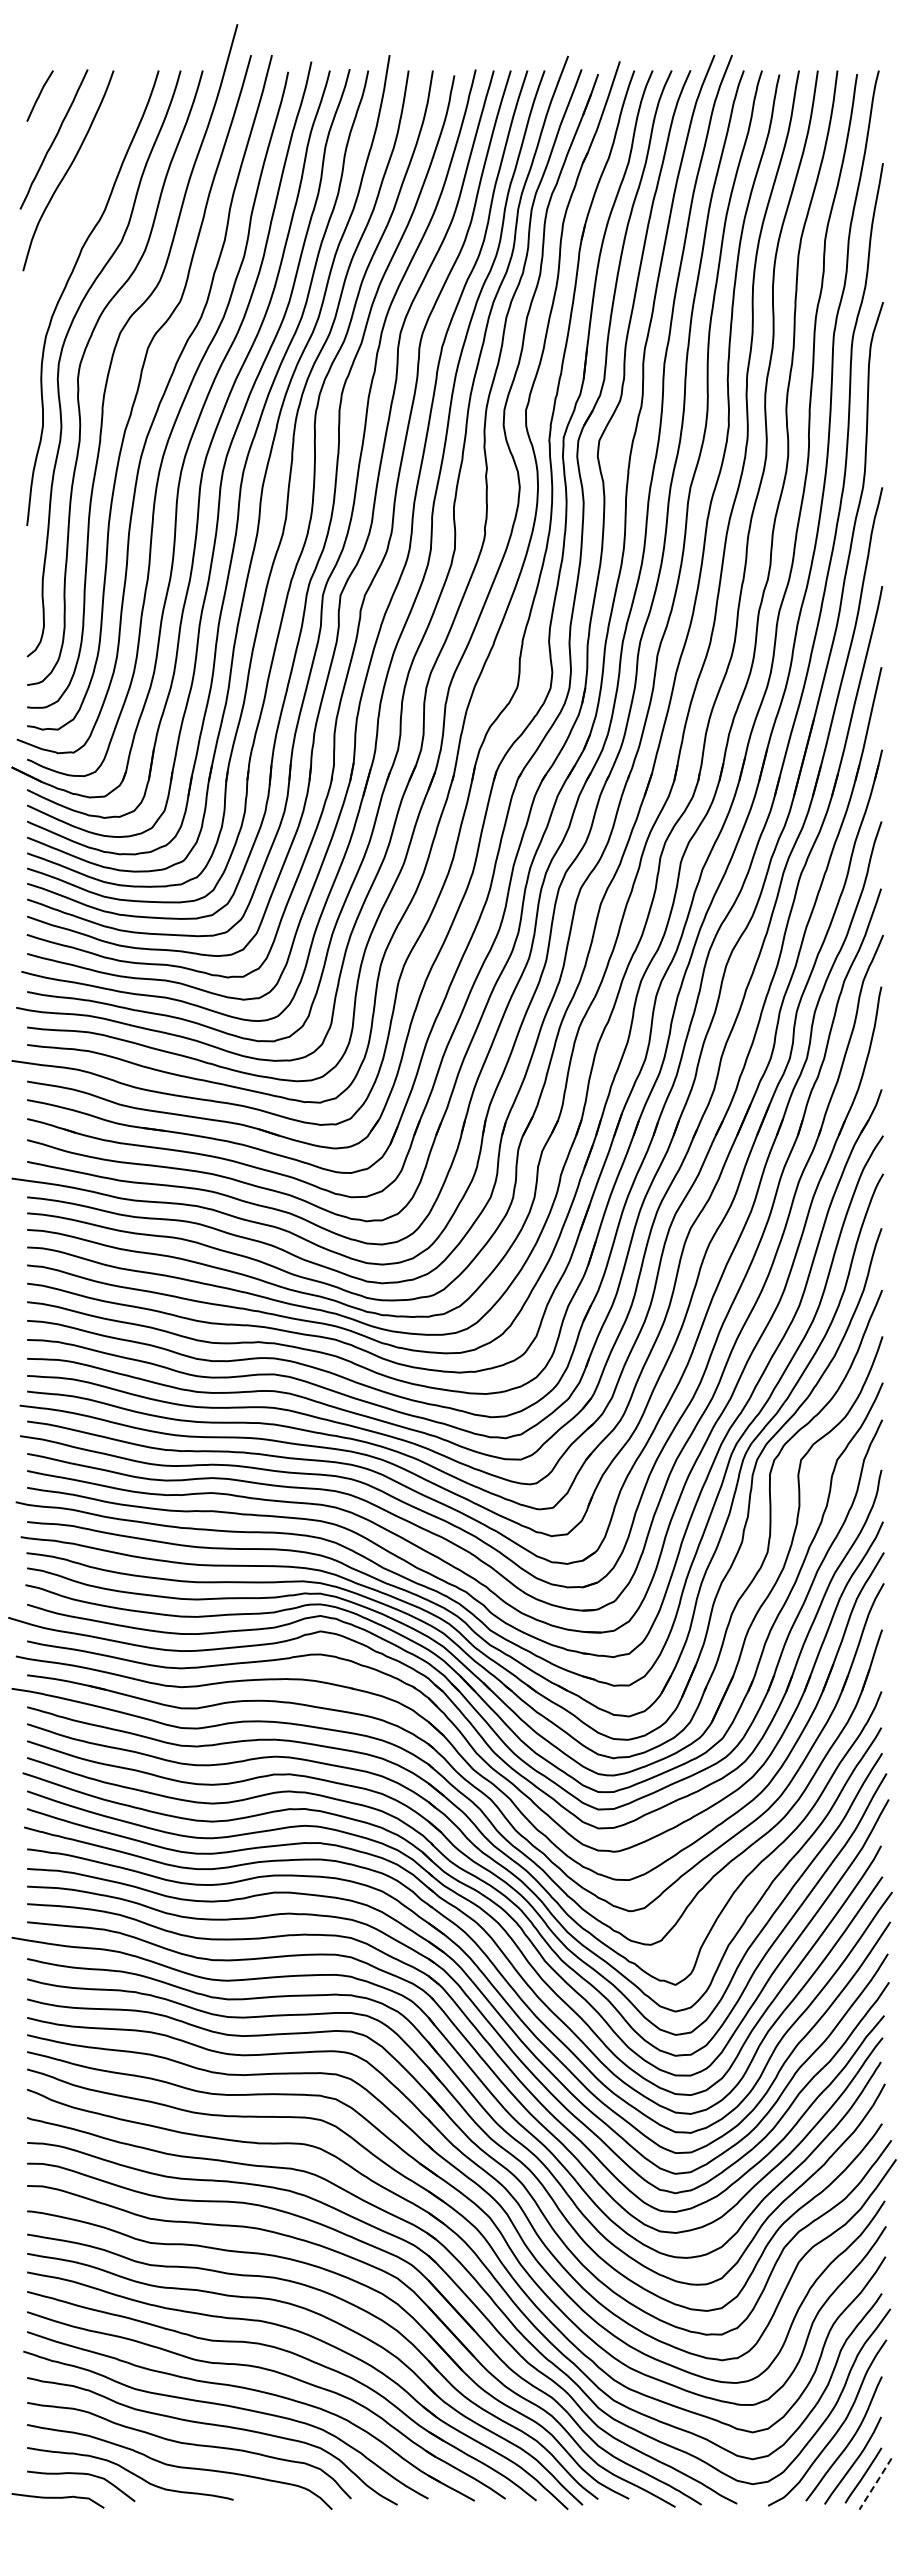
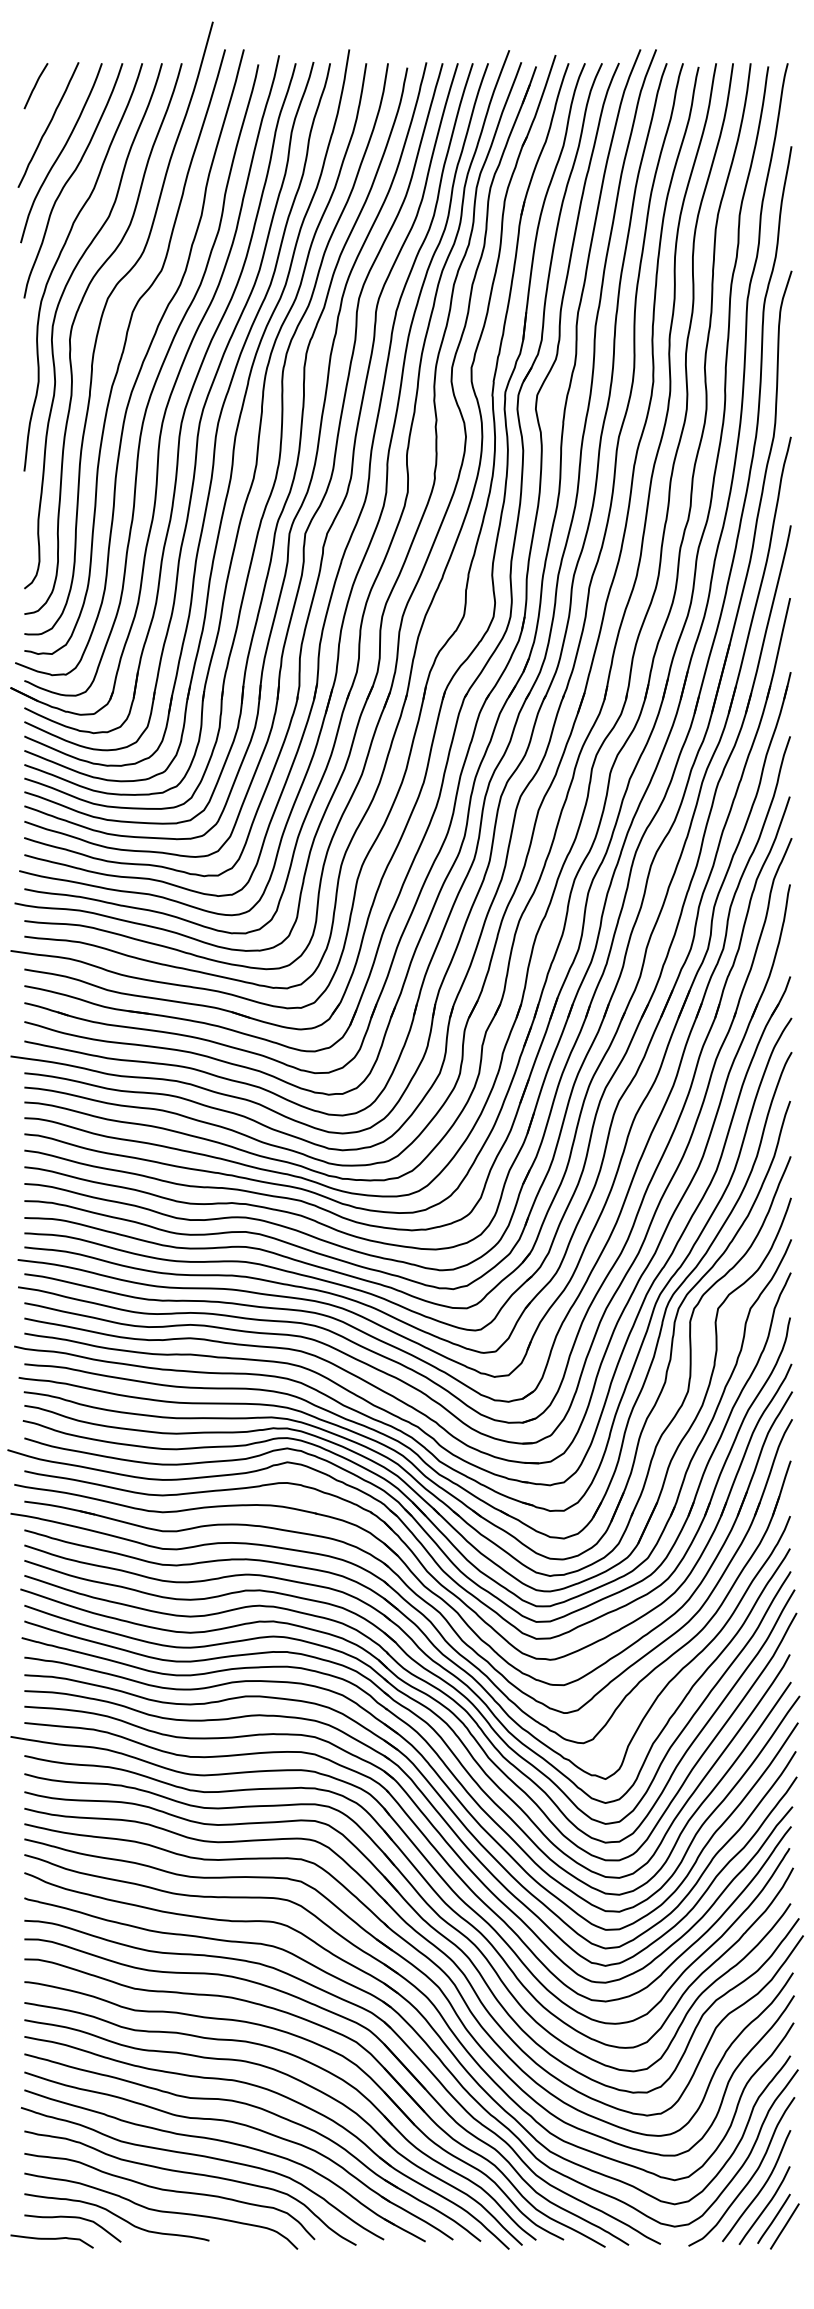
curve: (78, 199) -> (70, 178), added
line: (875, 2484) -> (784, 2226), dashed -> solid

